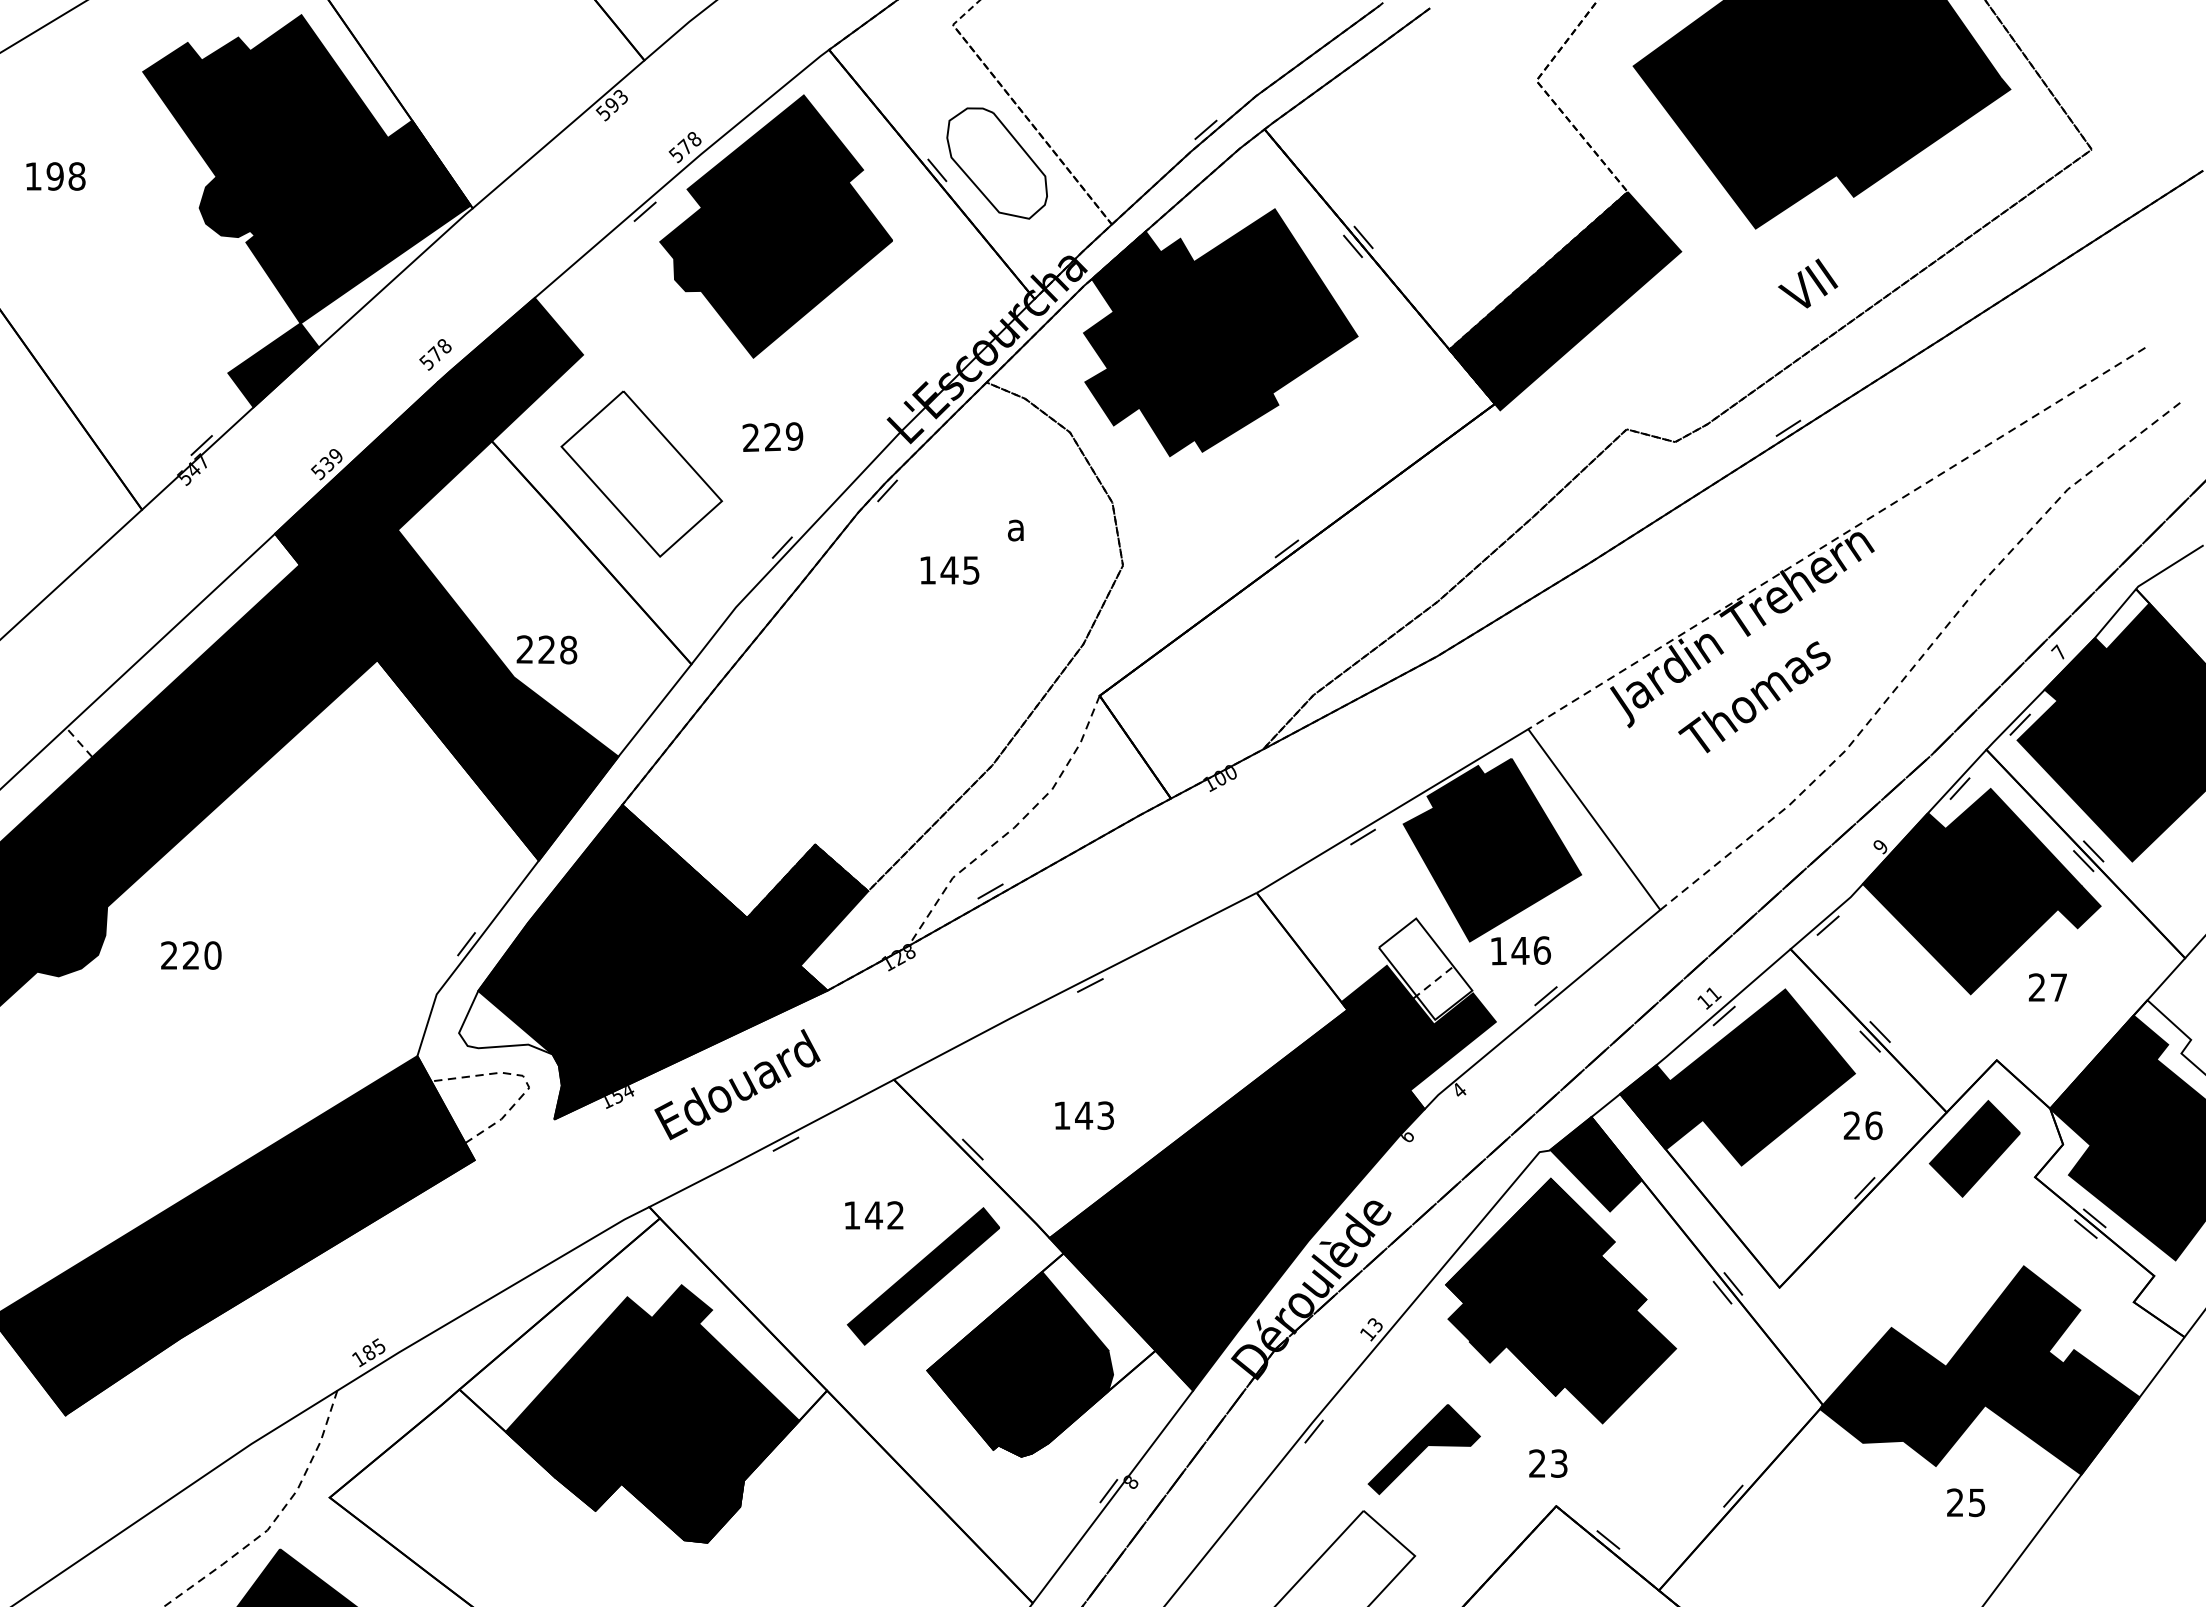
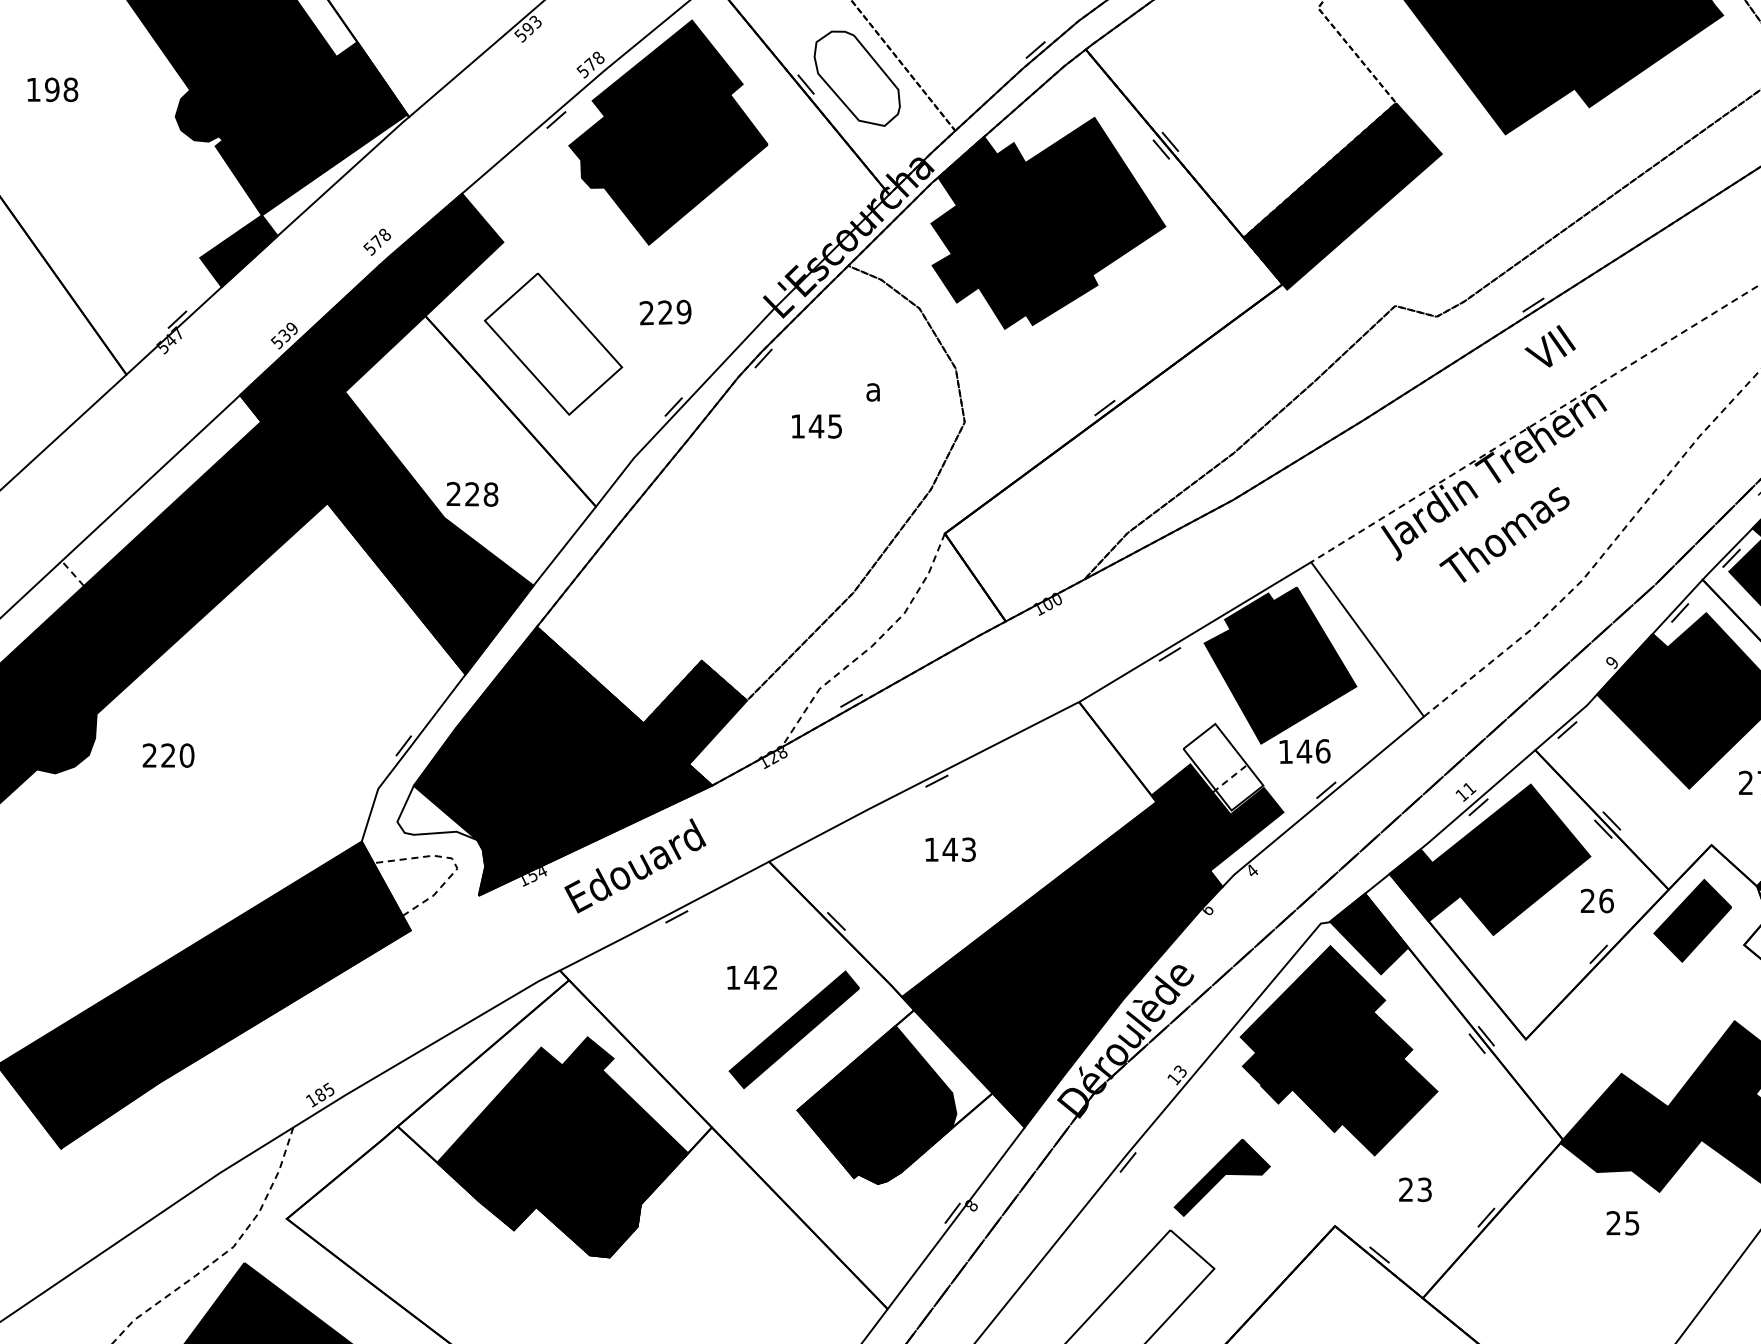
text: (1808, 283) -> (1550, 346), moved
text: (1084, 1115) -> (950, 849), moved
text: (1548, 1463) -> (1415, 1189), moved
text: (1966, 1502) -> (1623, 1223), moved

